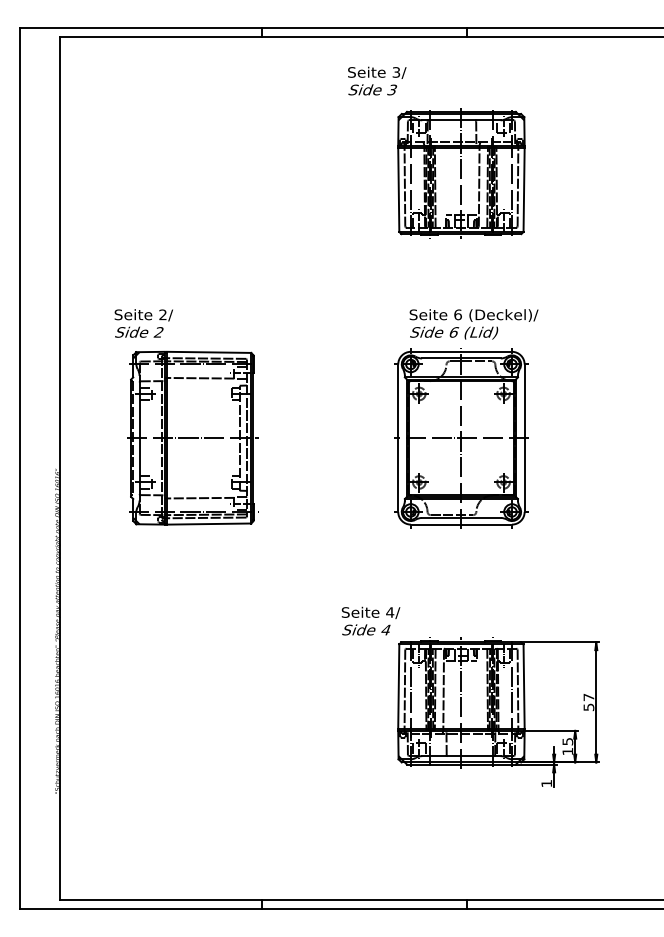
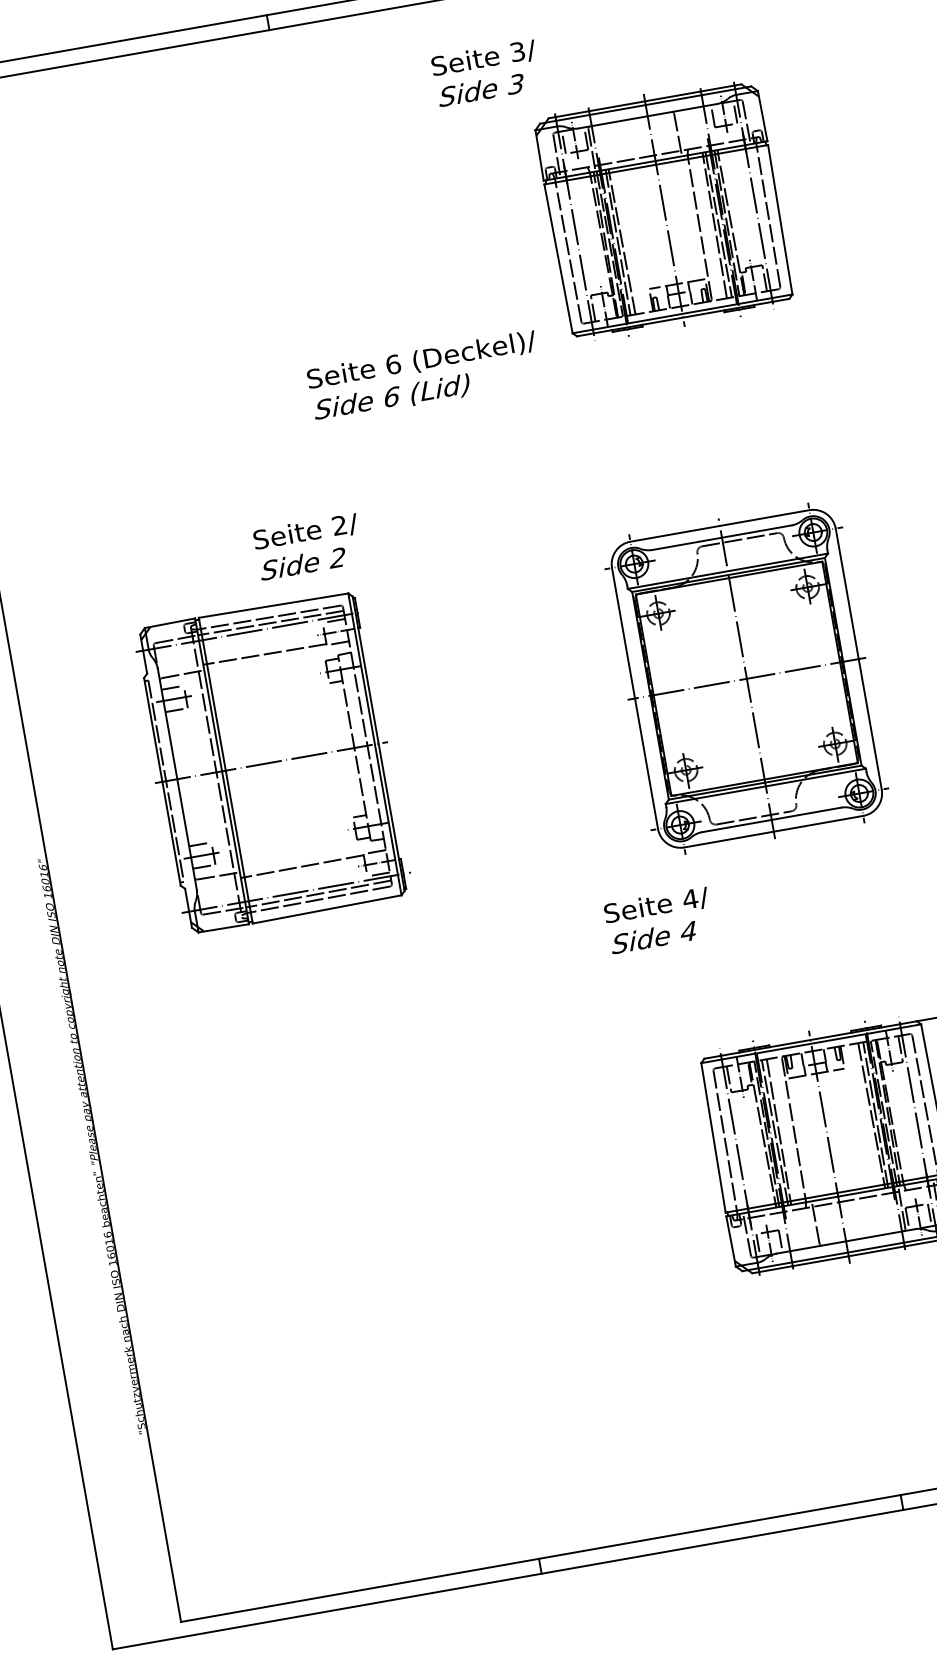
text: (143, 323) -> (307, 546), moved
text: (473, 324) -> (423, 376), moved
text: (370, 620) -> (658, 919), moved

